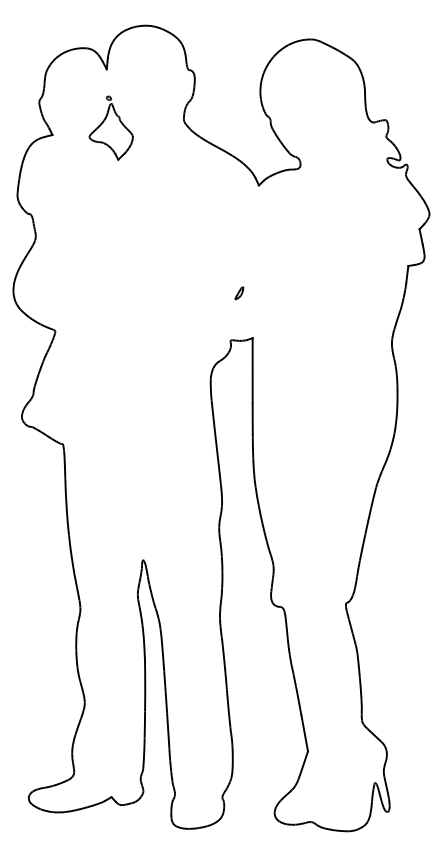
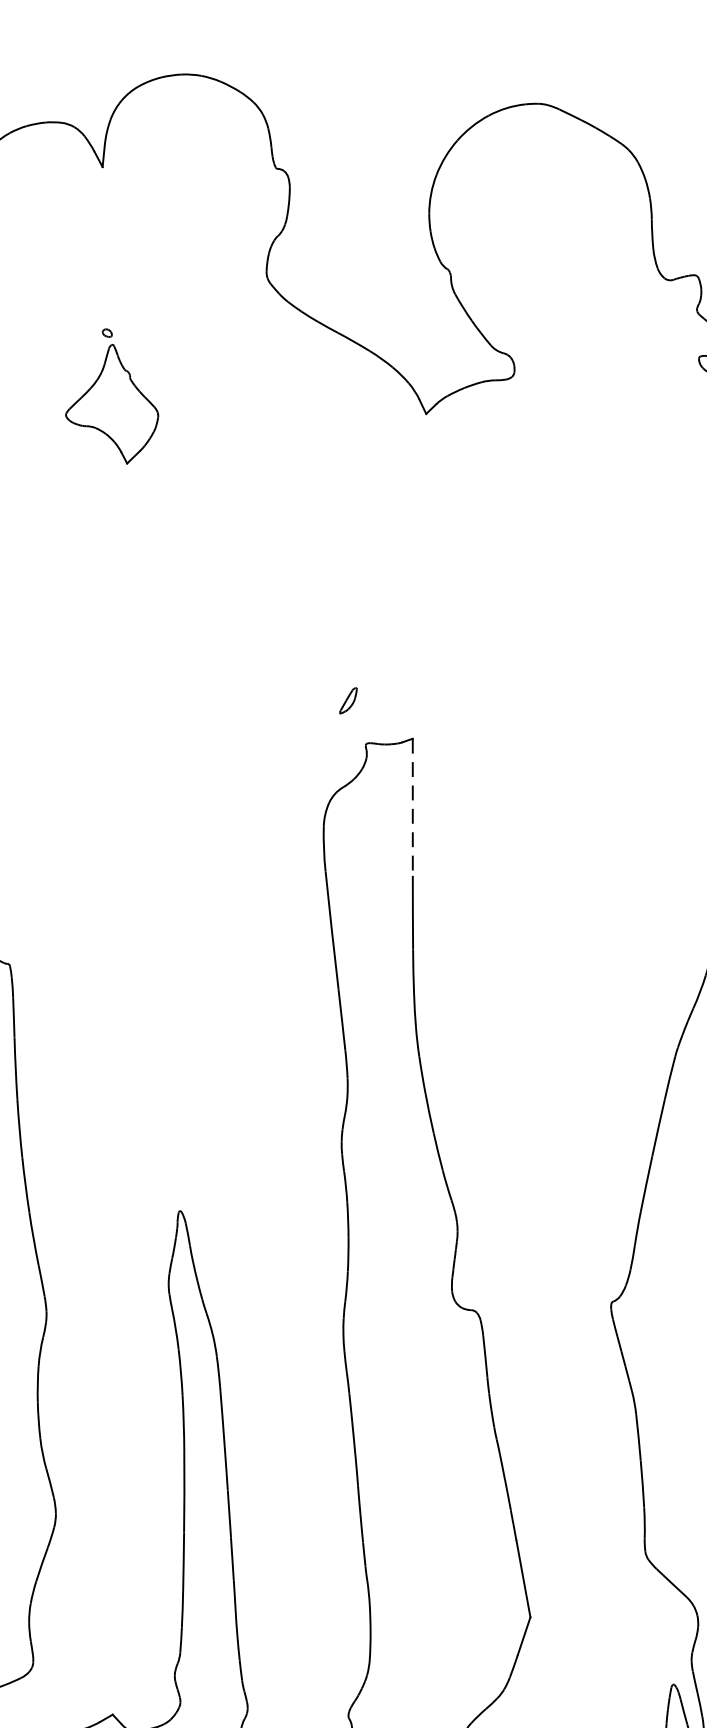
part: (110, 127) -> (110, 395), moved
part: (239, 293) -> (348, 701), moved
line: (252, 370) -> (412, 807), solid -> dashed

